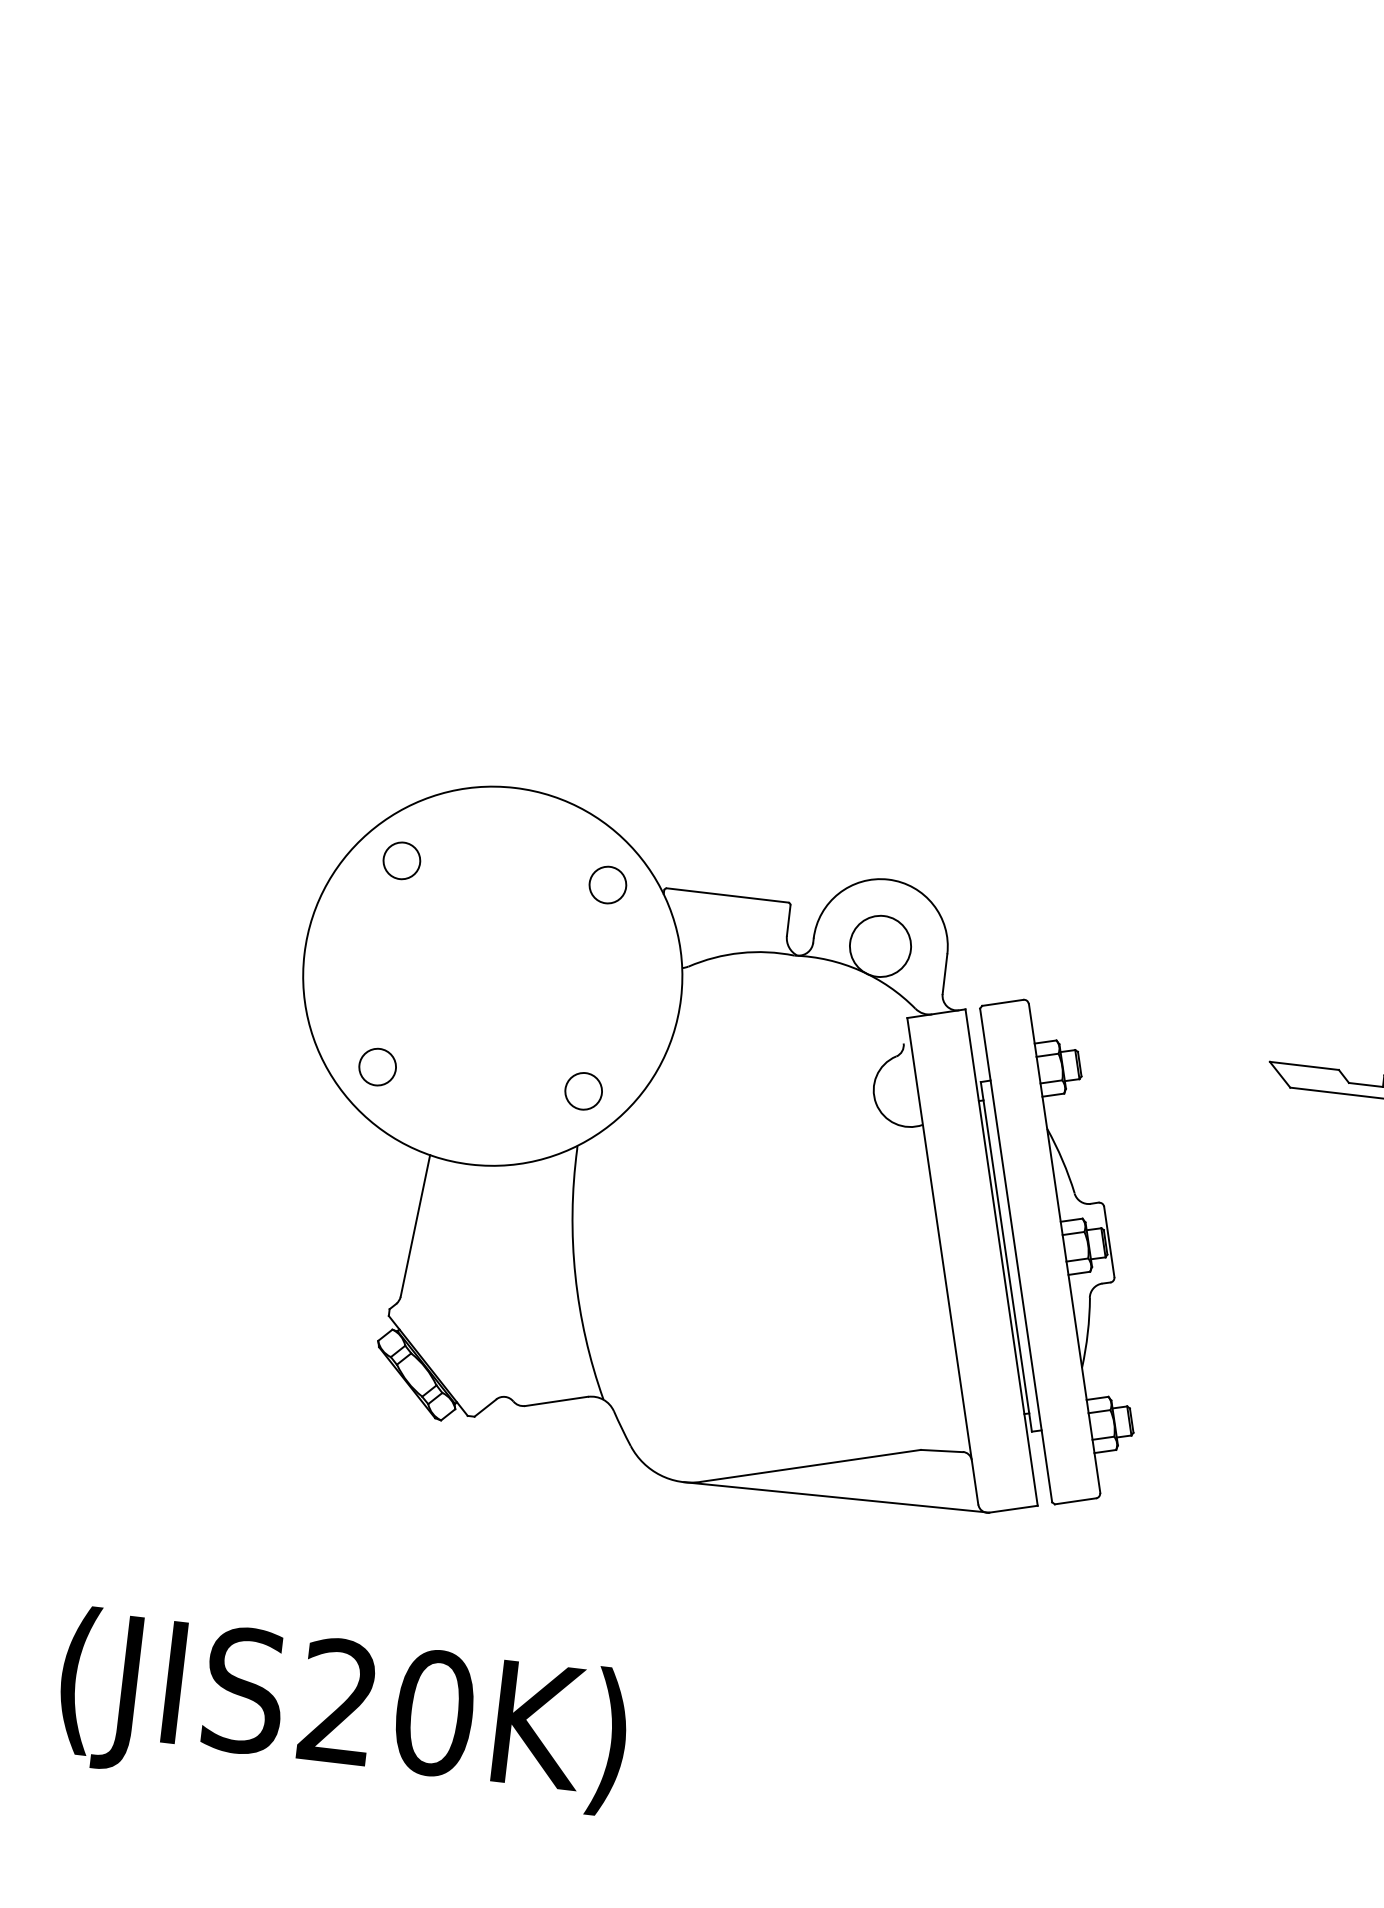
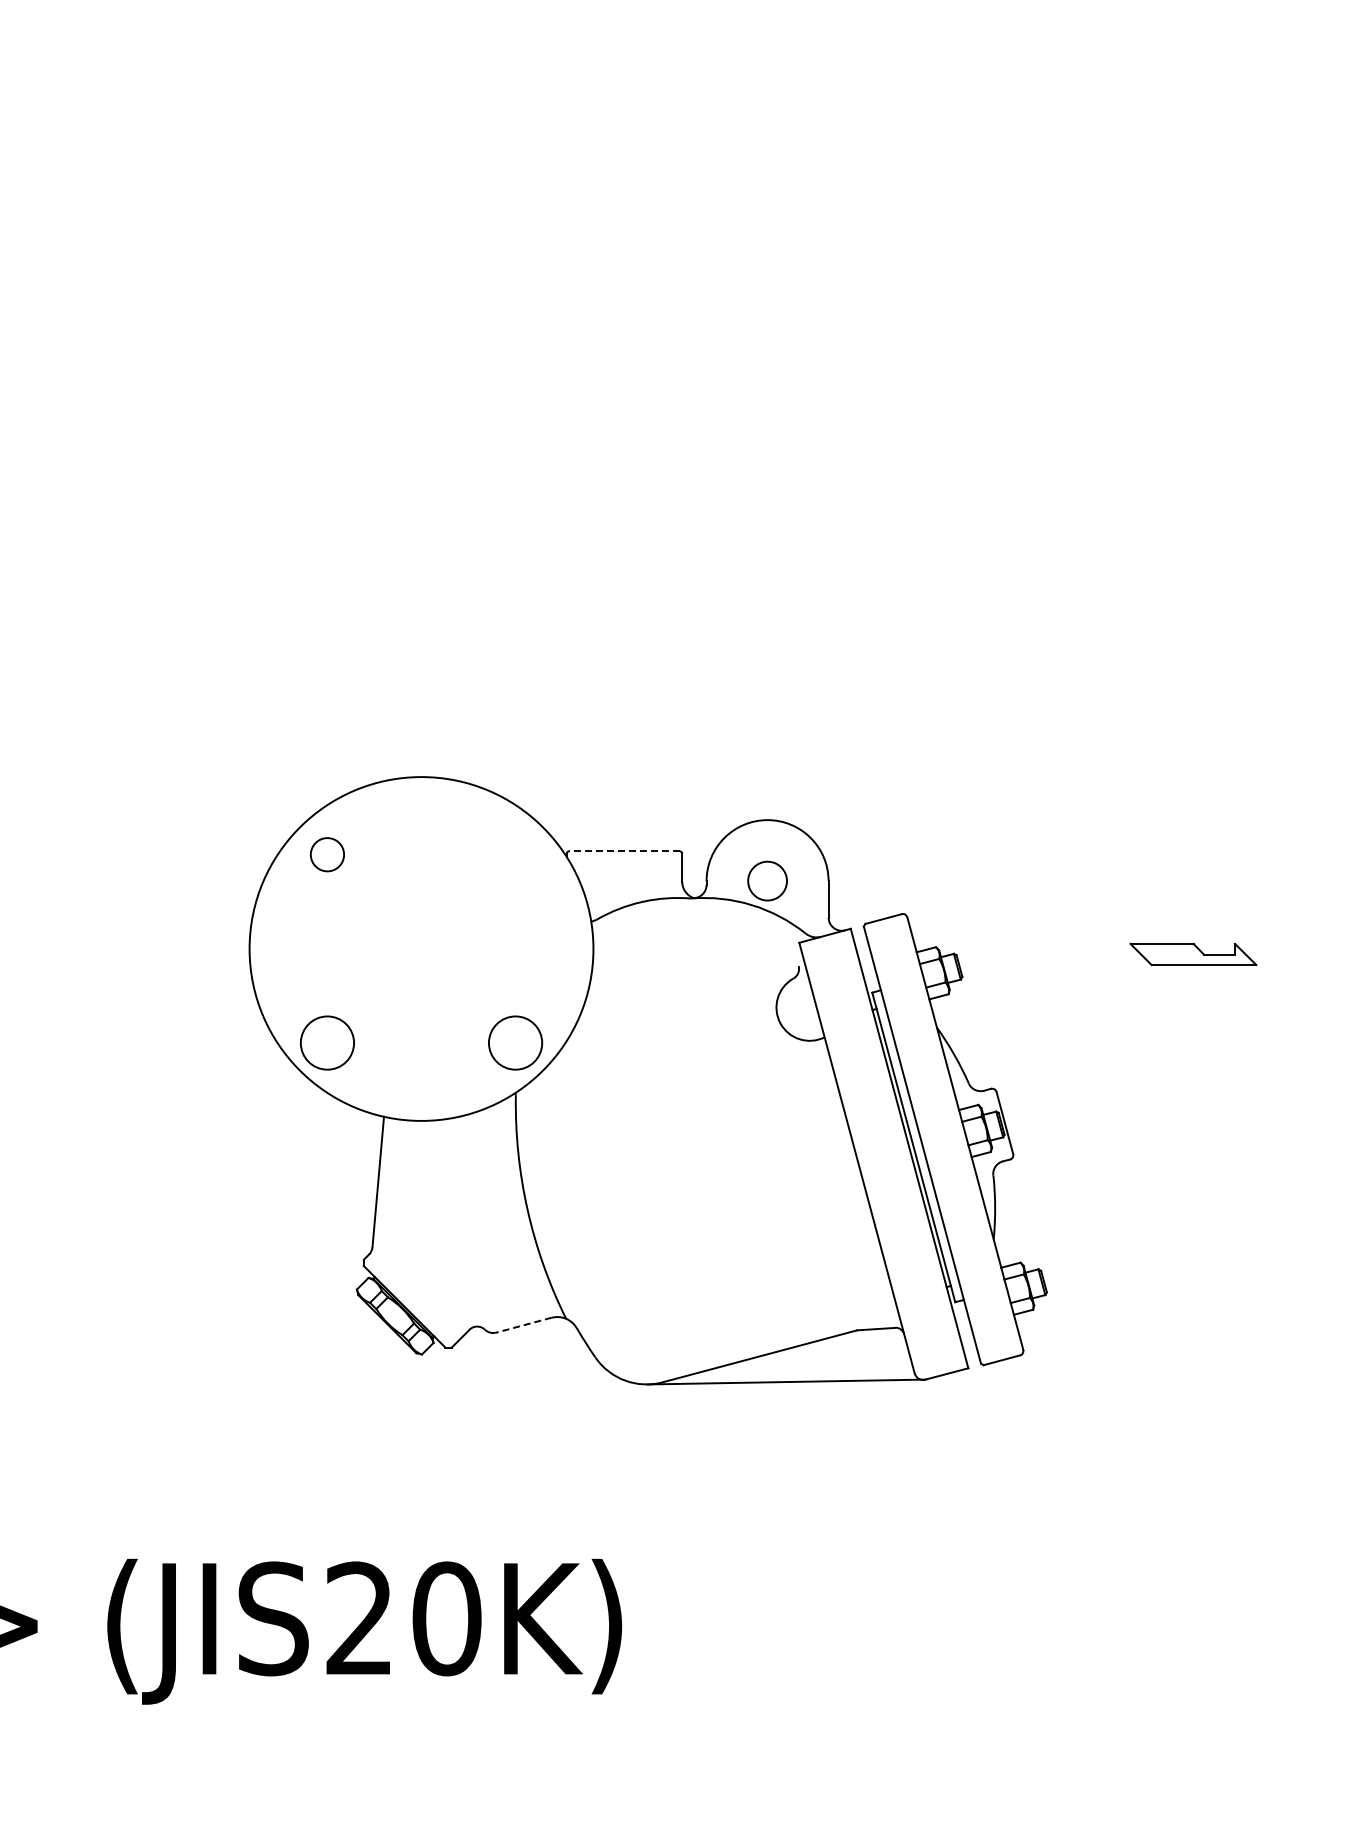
circle: (607, 884) -> (515, 854), removed
line: (727, 895) -> (624, 851), solid -> dashed
circle: (880, 945) -> (767, 880), size x0.7
circle: (377, 1066) -> (327, 1042), size x1.6
circle: (583, 1090) -> (515, 1042), size x1.6
line: (556, 1401) -> (523, 1325), solid -> dashed

